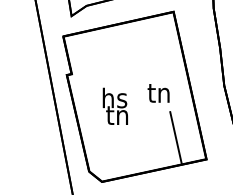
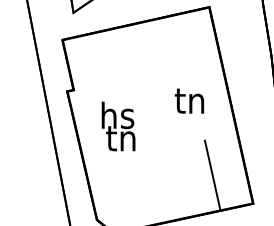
text: (158, 93) -> (189, 101), moved
text: (114, 105) -> (117, 125), moved

